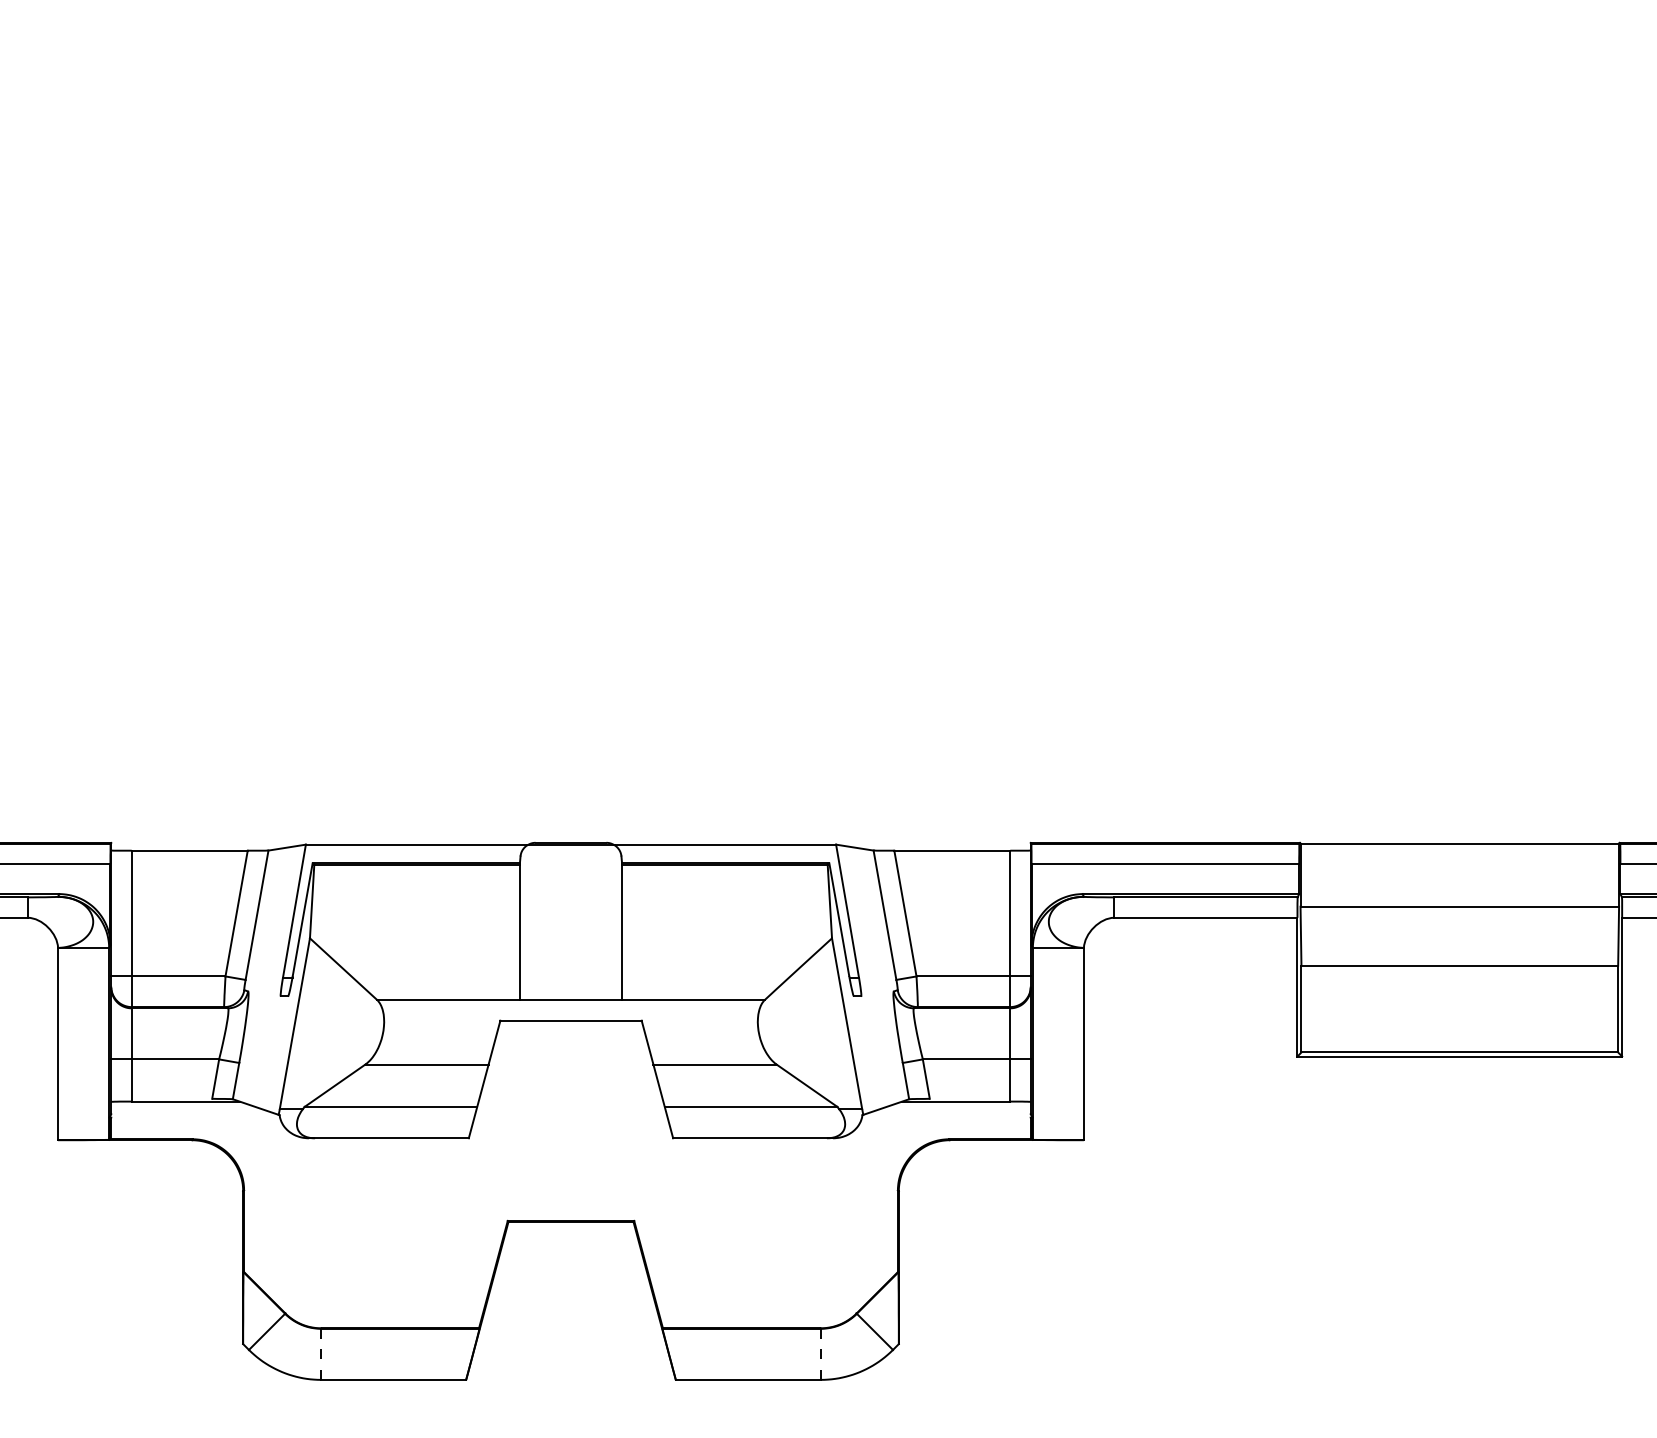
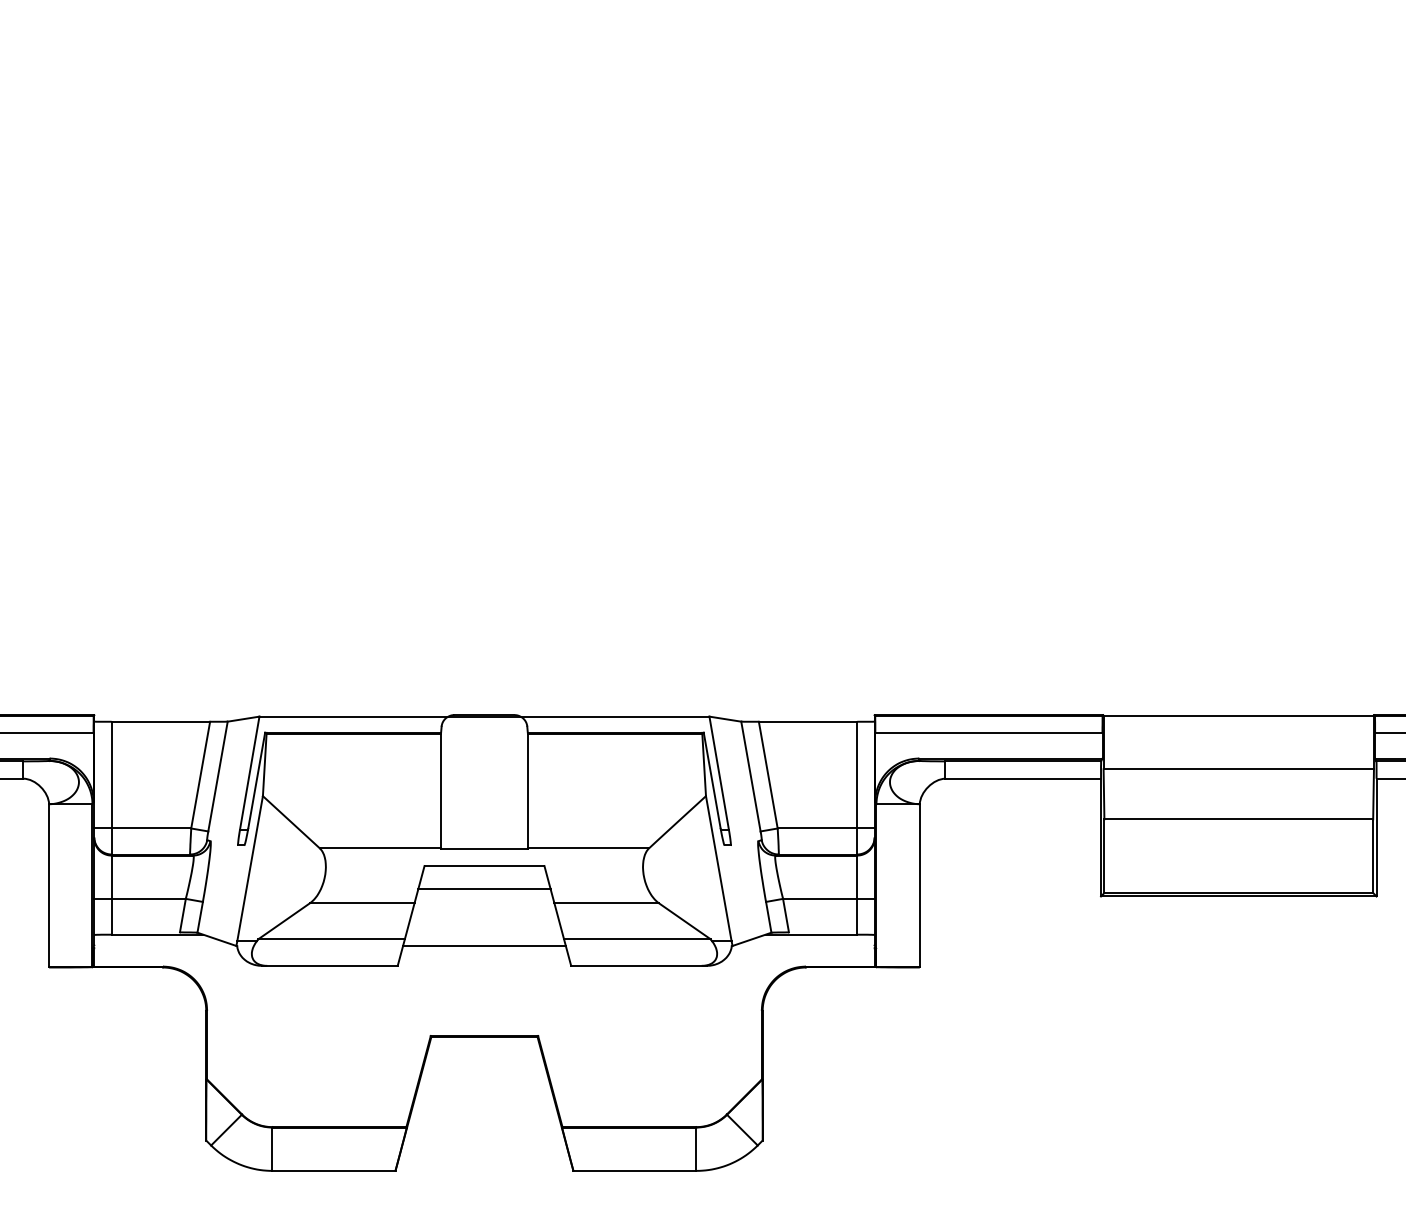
line: (570, 1047) -> (484, 888), added
line: (570, 1114) -> (484, 945), added
line: (321, 1354) -> (272, 1149), dashed -> solid
line: (820, 1354) -> (696, 1149), dashed -> solid

